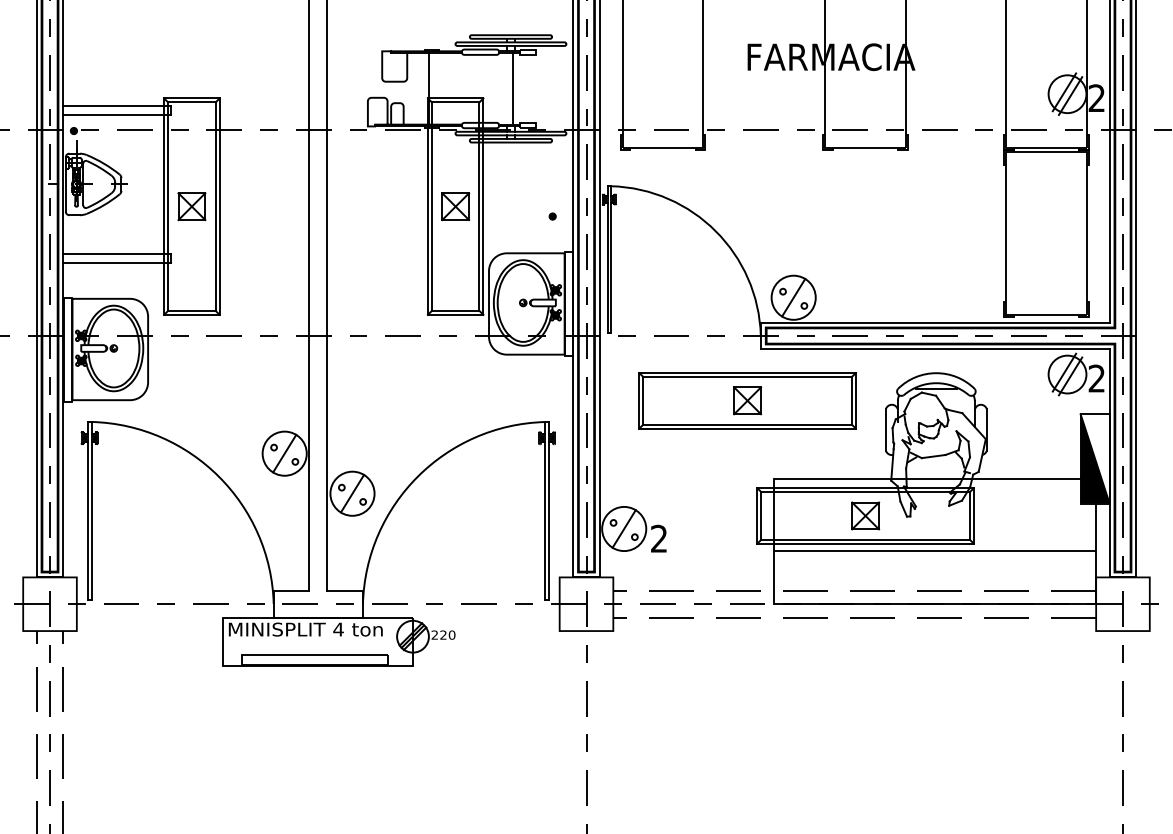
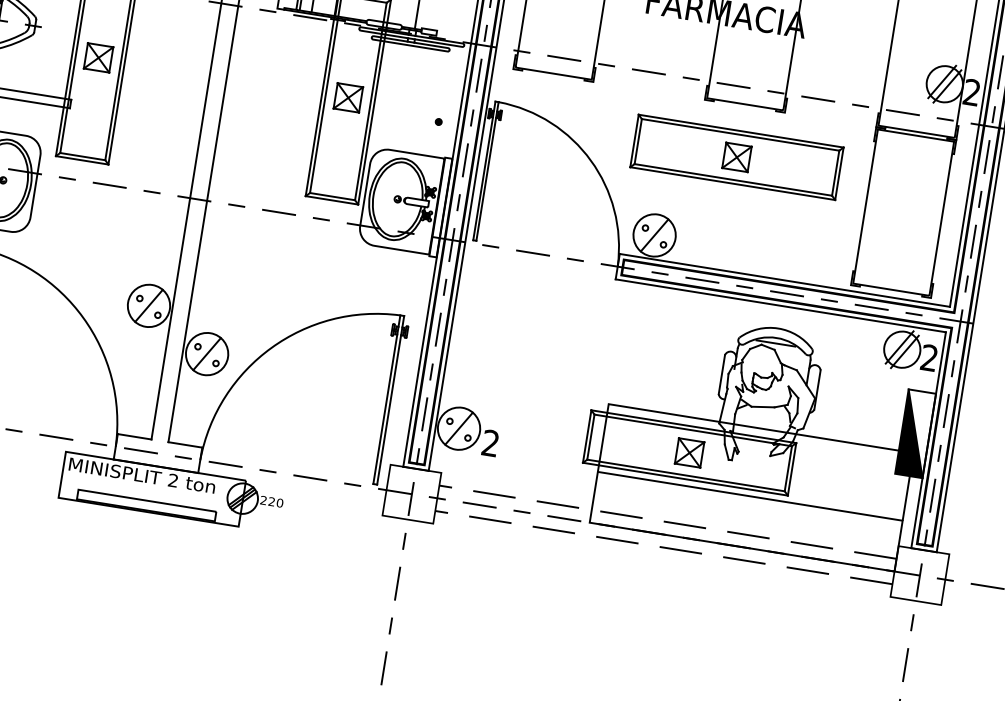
part: (747, 400) -> (736, 157), moved
text: (338, 629) -> (173, 480), 4 -> 2

